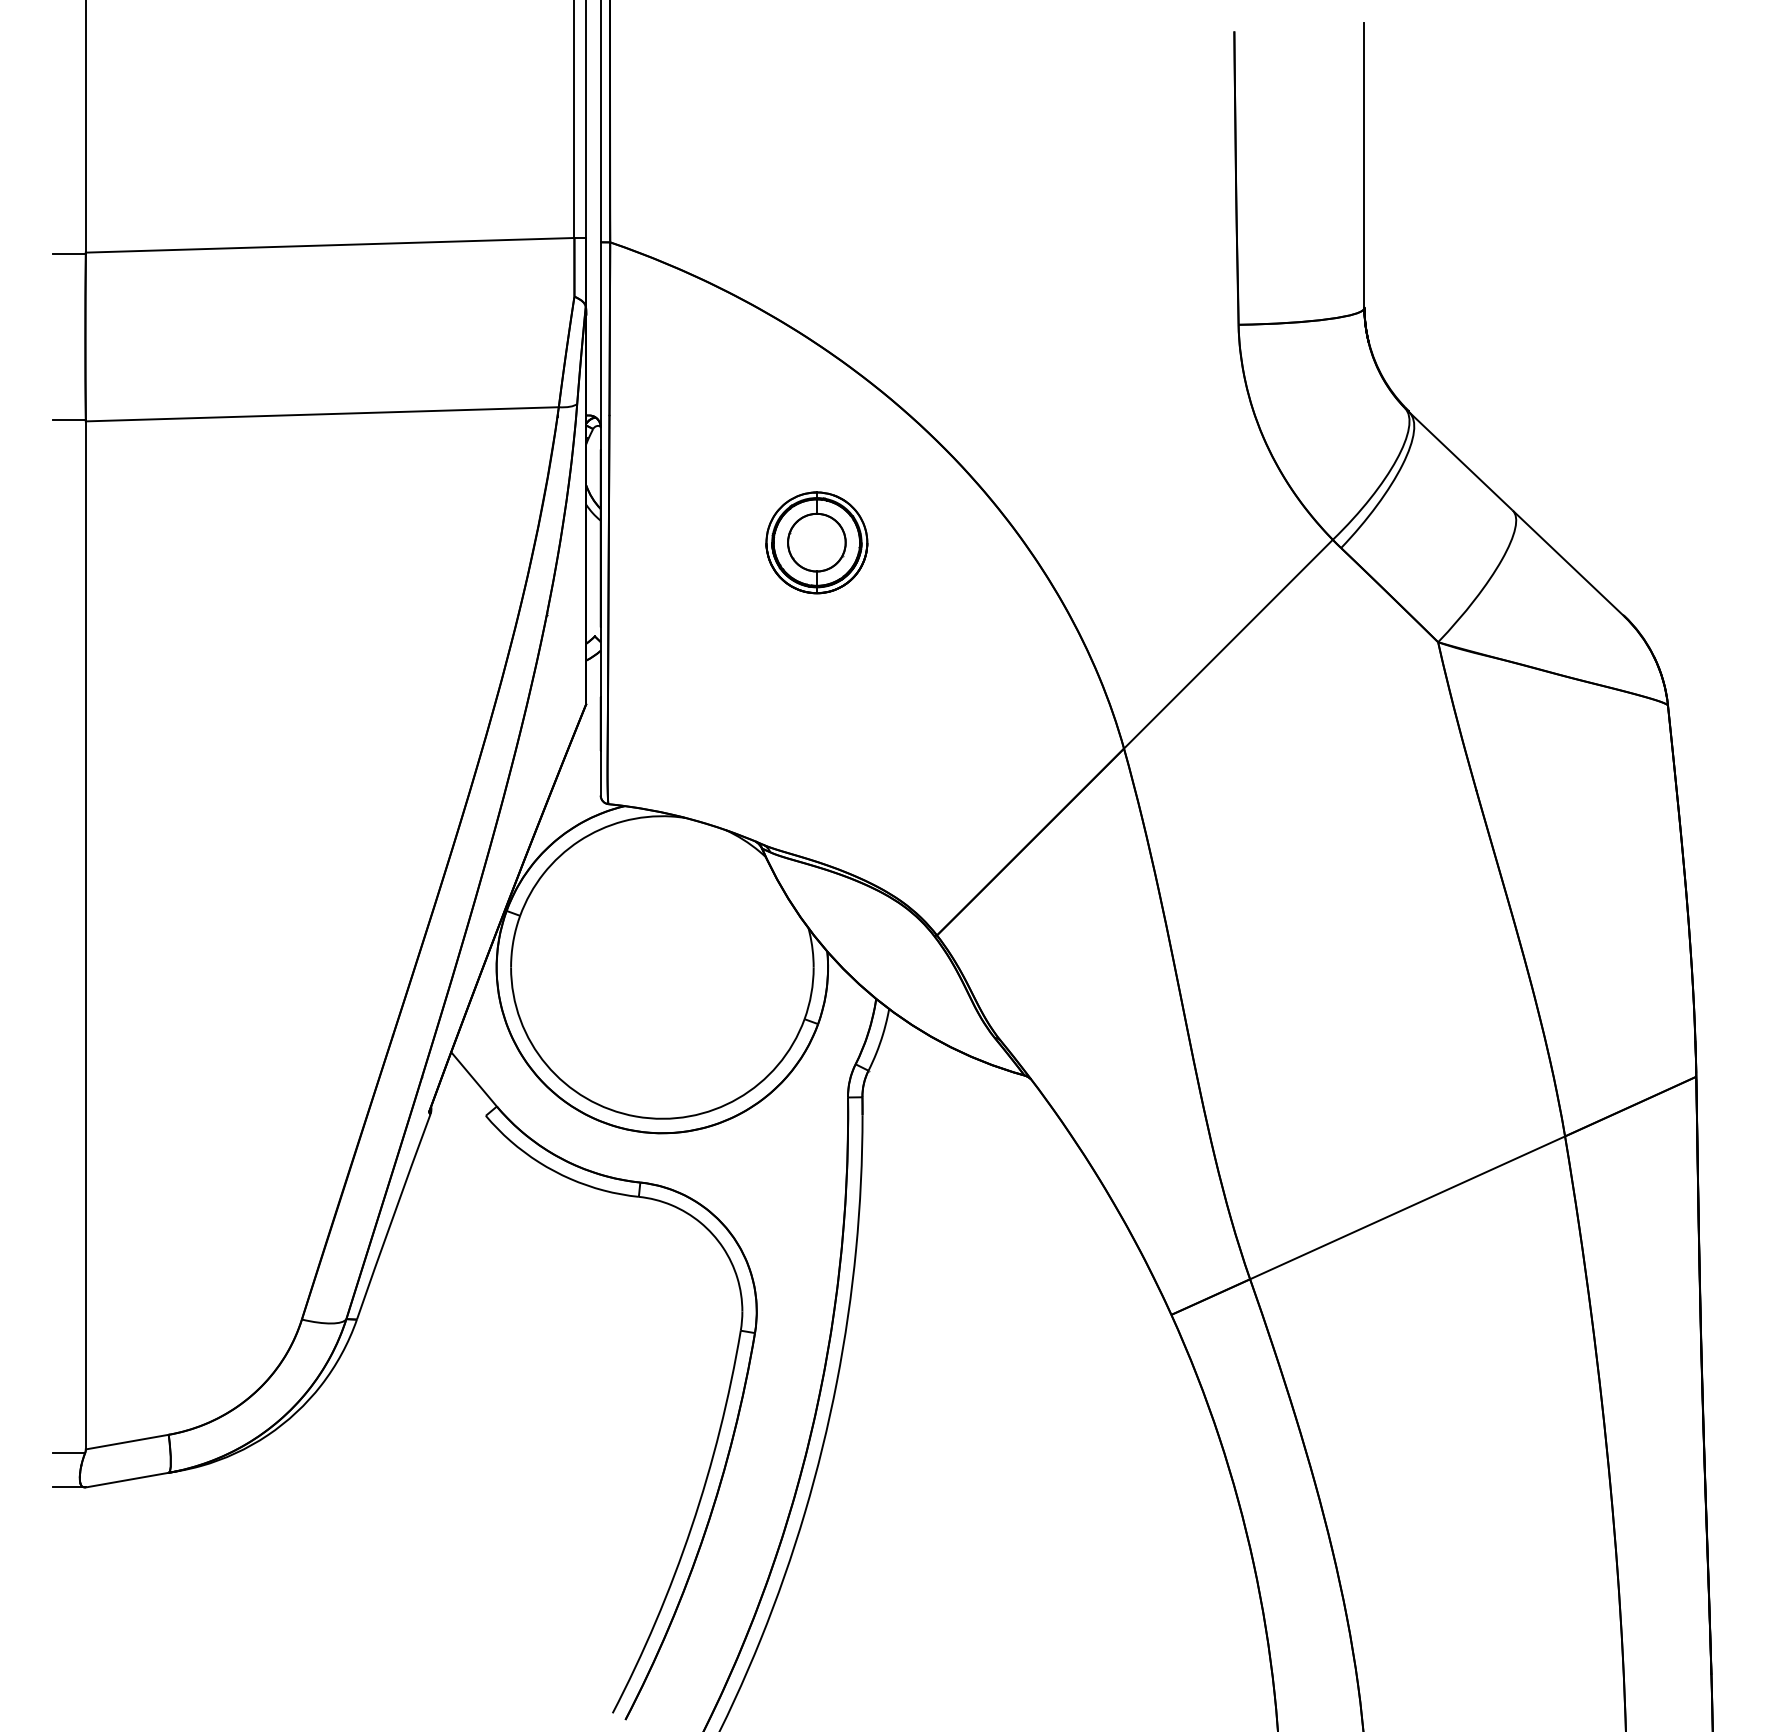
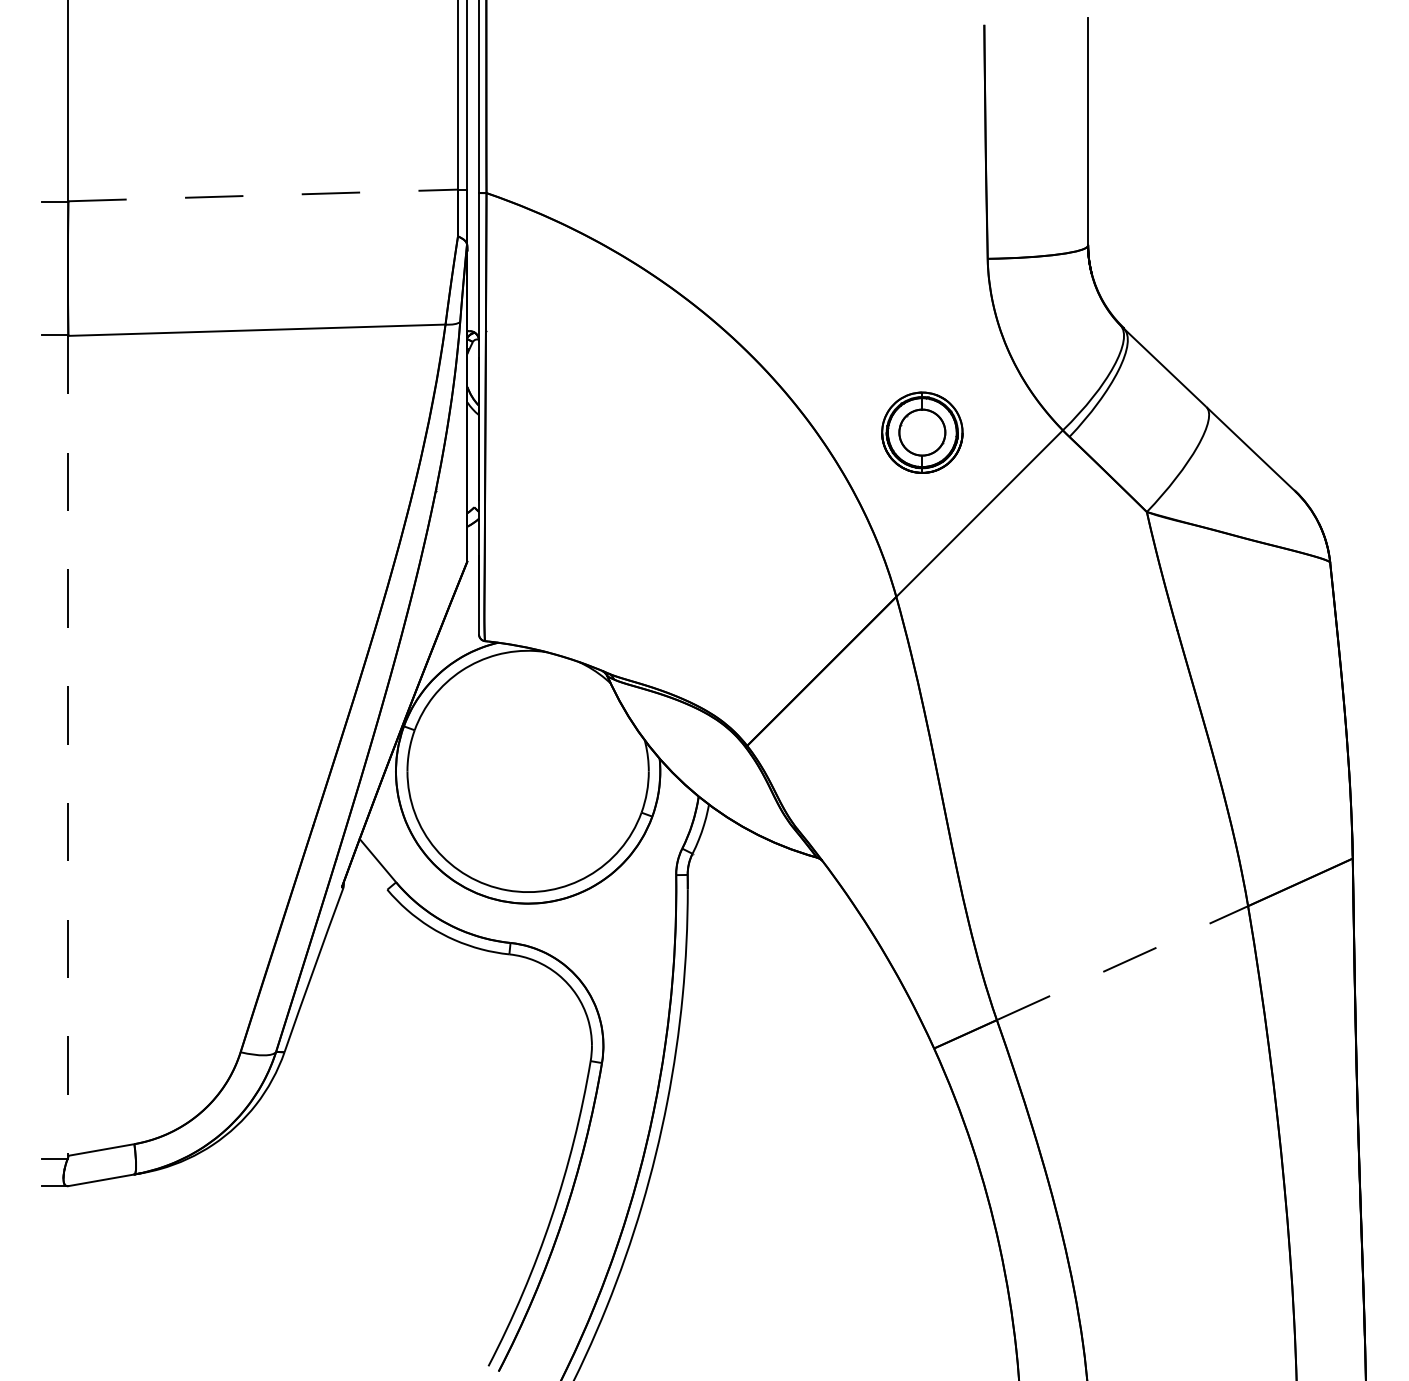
line: (330, 245) -> (263, 195), solid -> dashed
part: (817, 542) -> (922, 432), moved
line: (86, 934) -> (68, 745), solid -> dashed
line: (1407, 1208) -> (1122, 963), solid -> dashed

